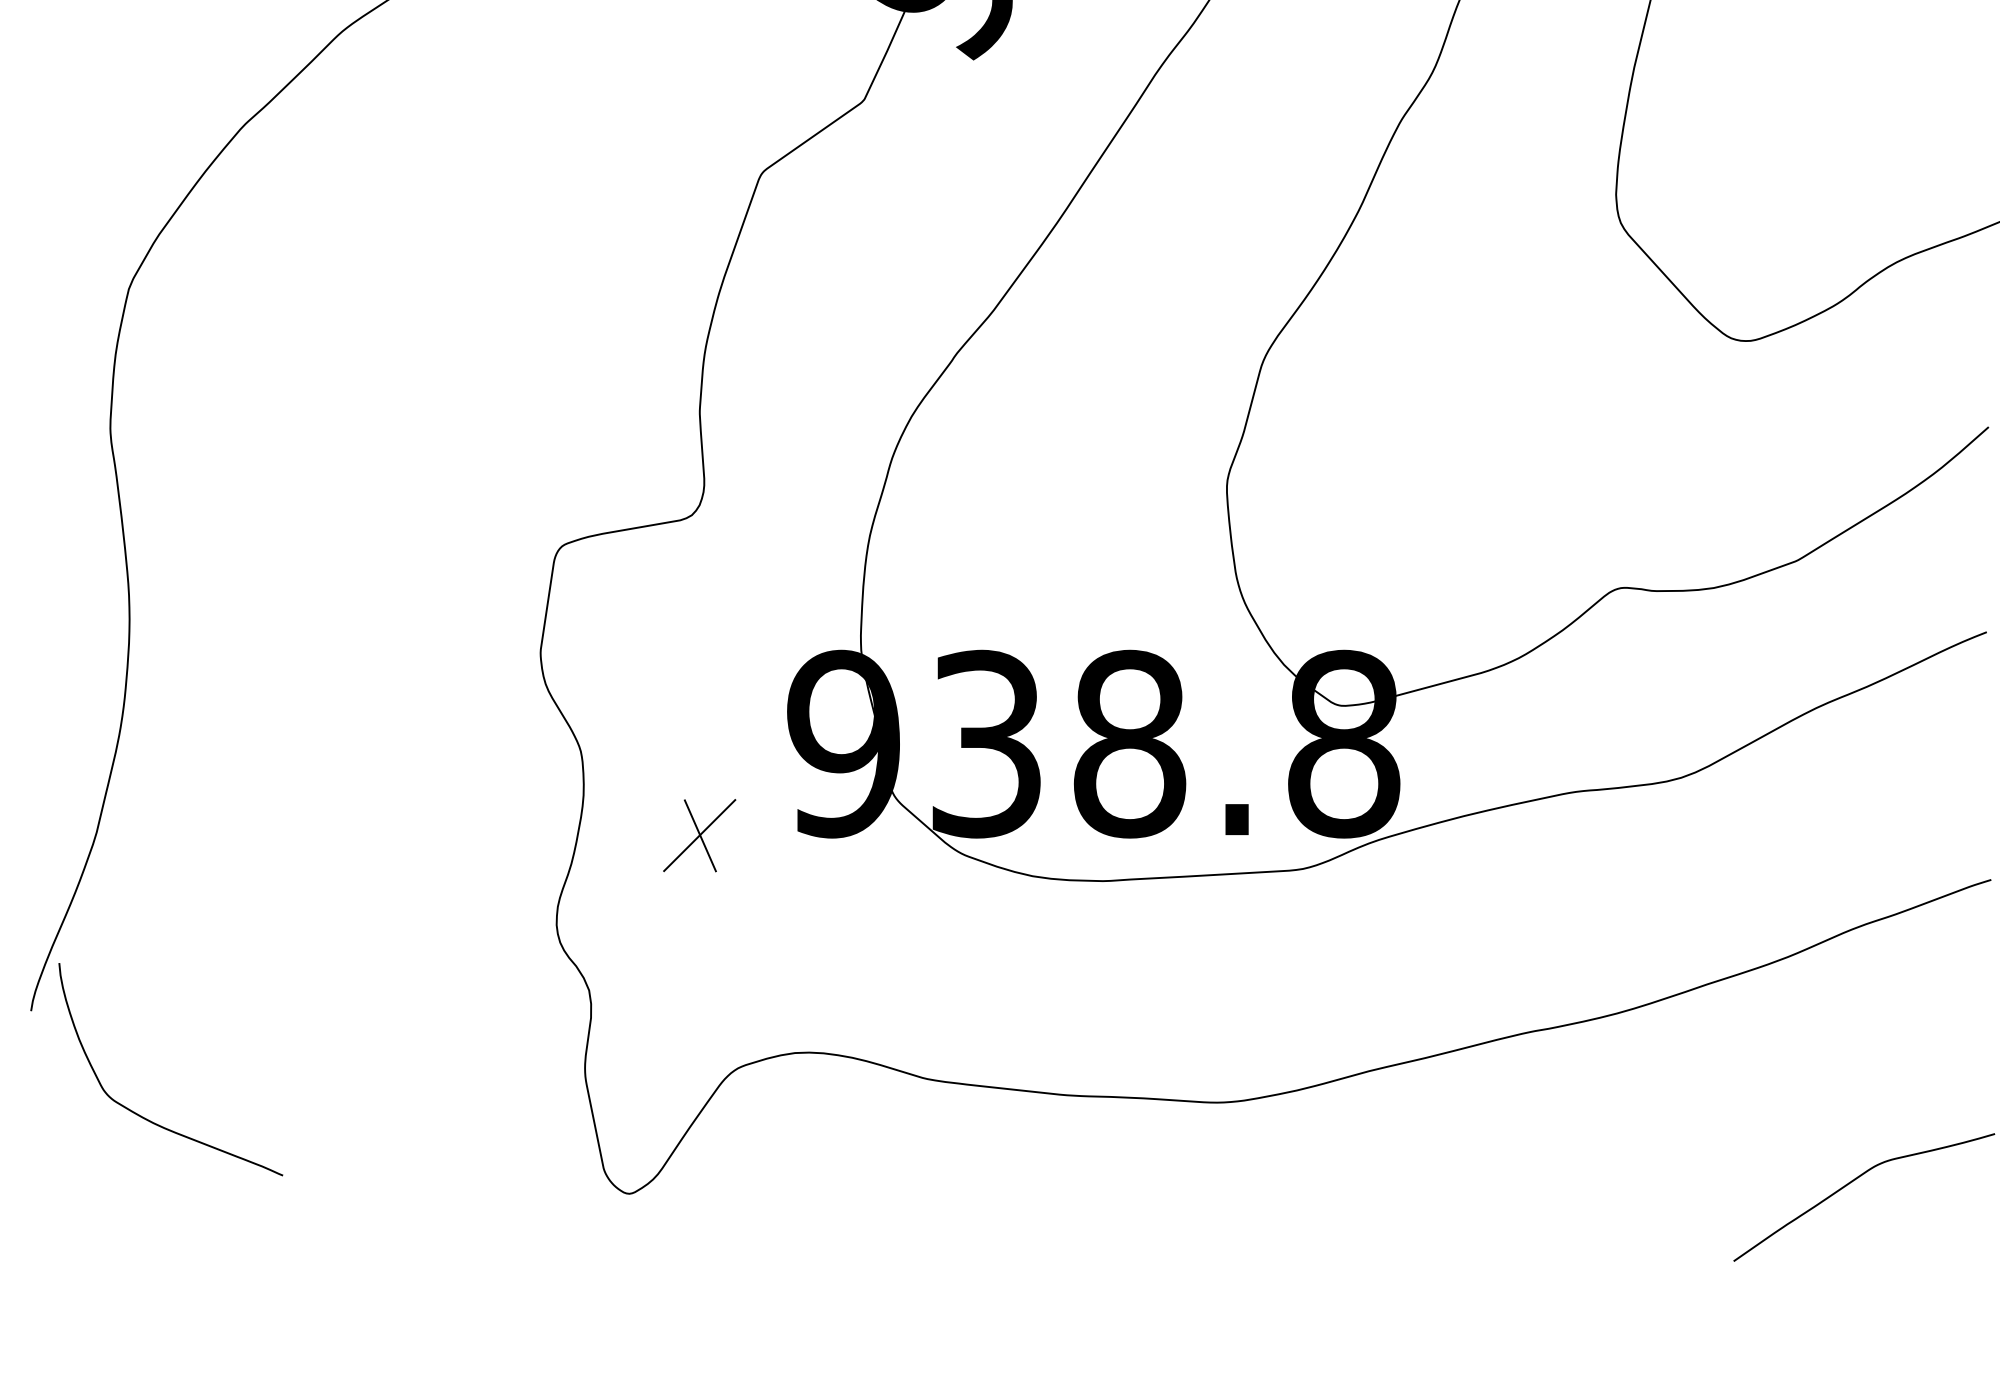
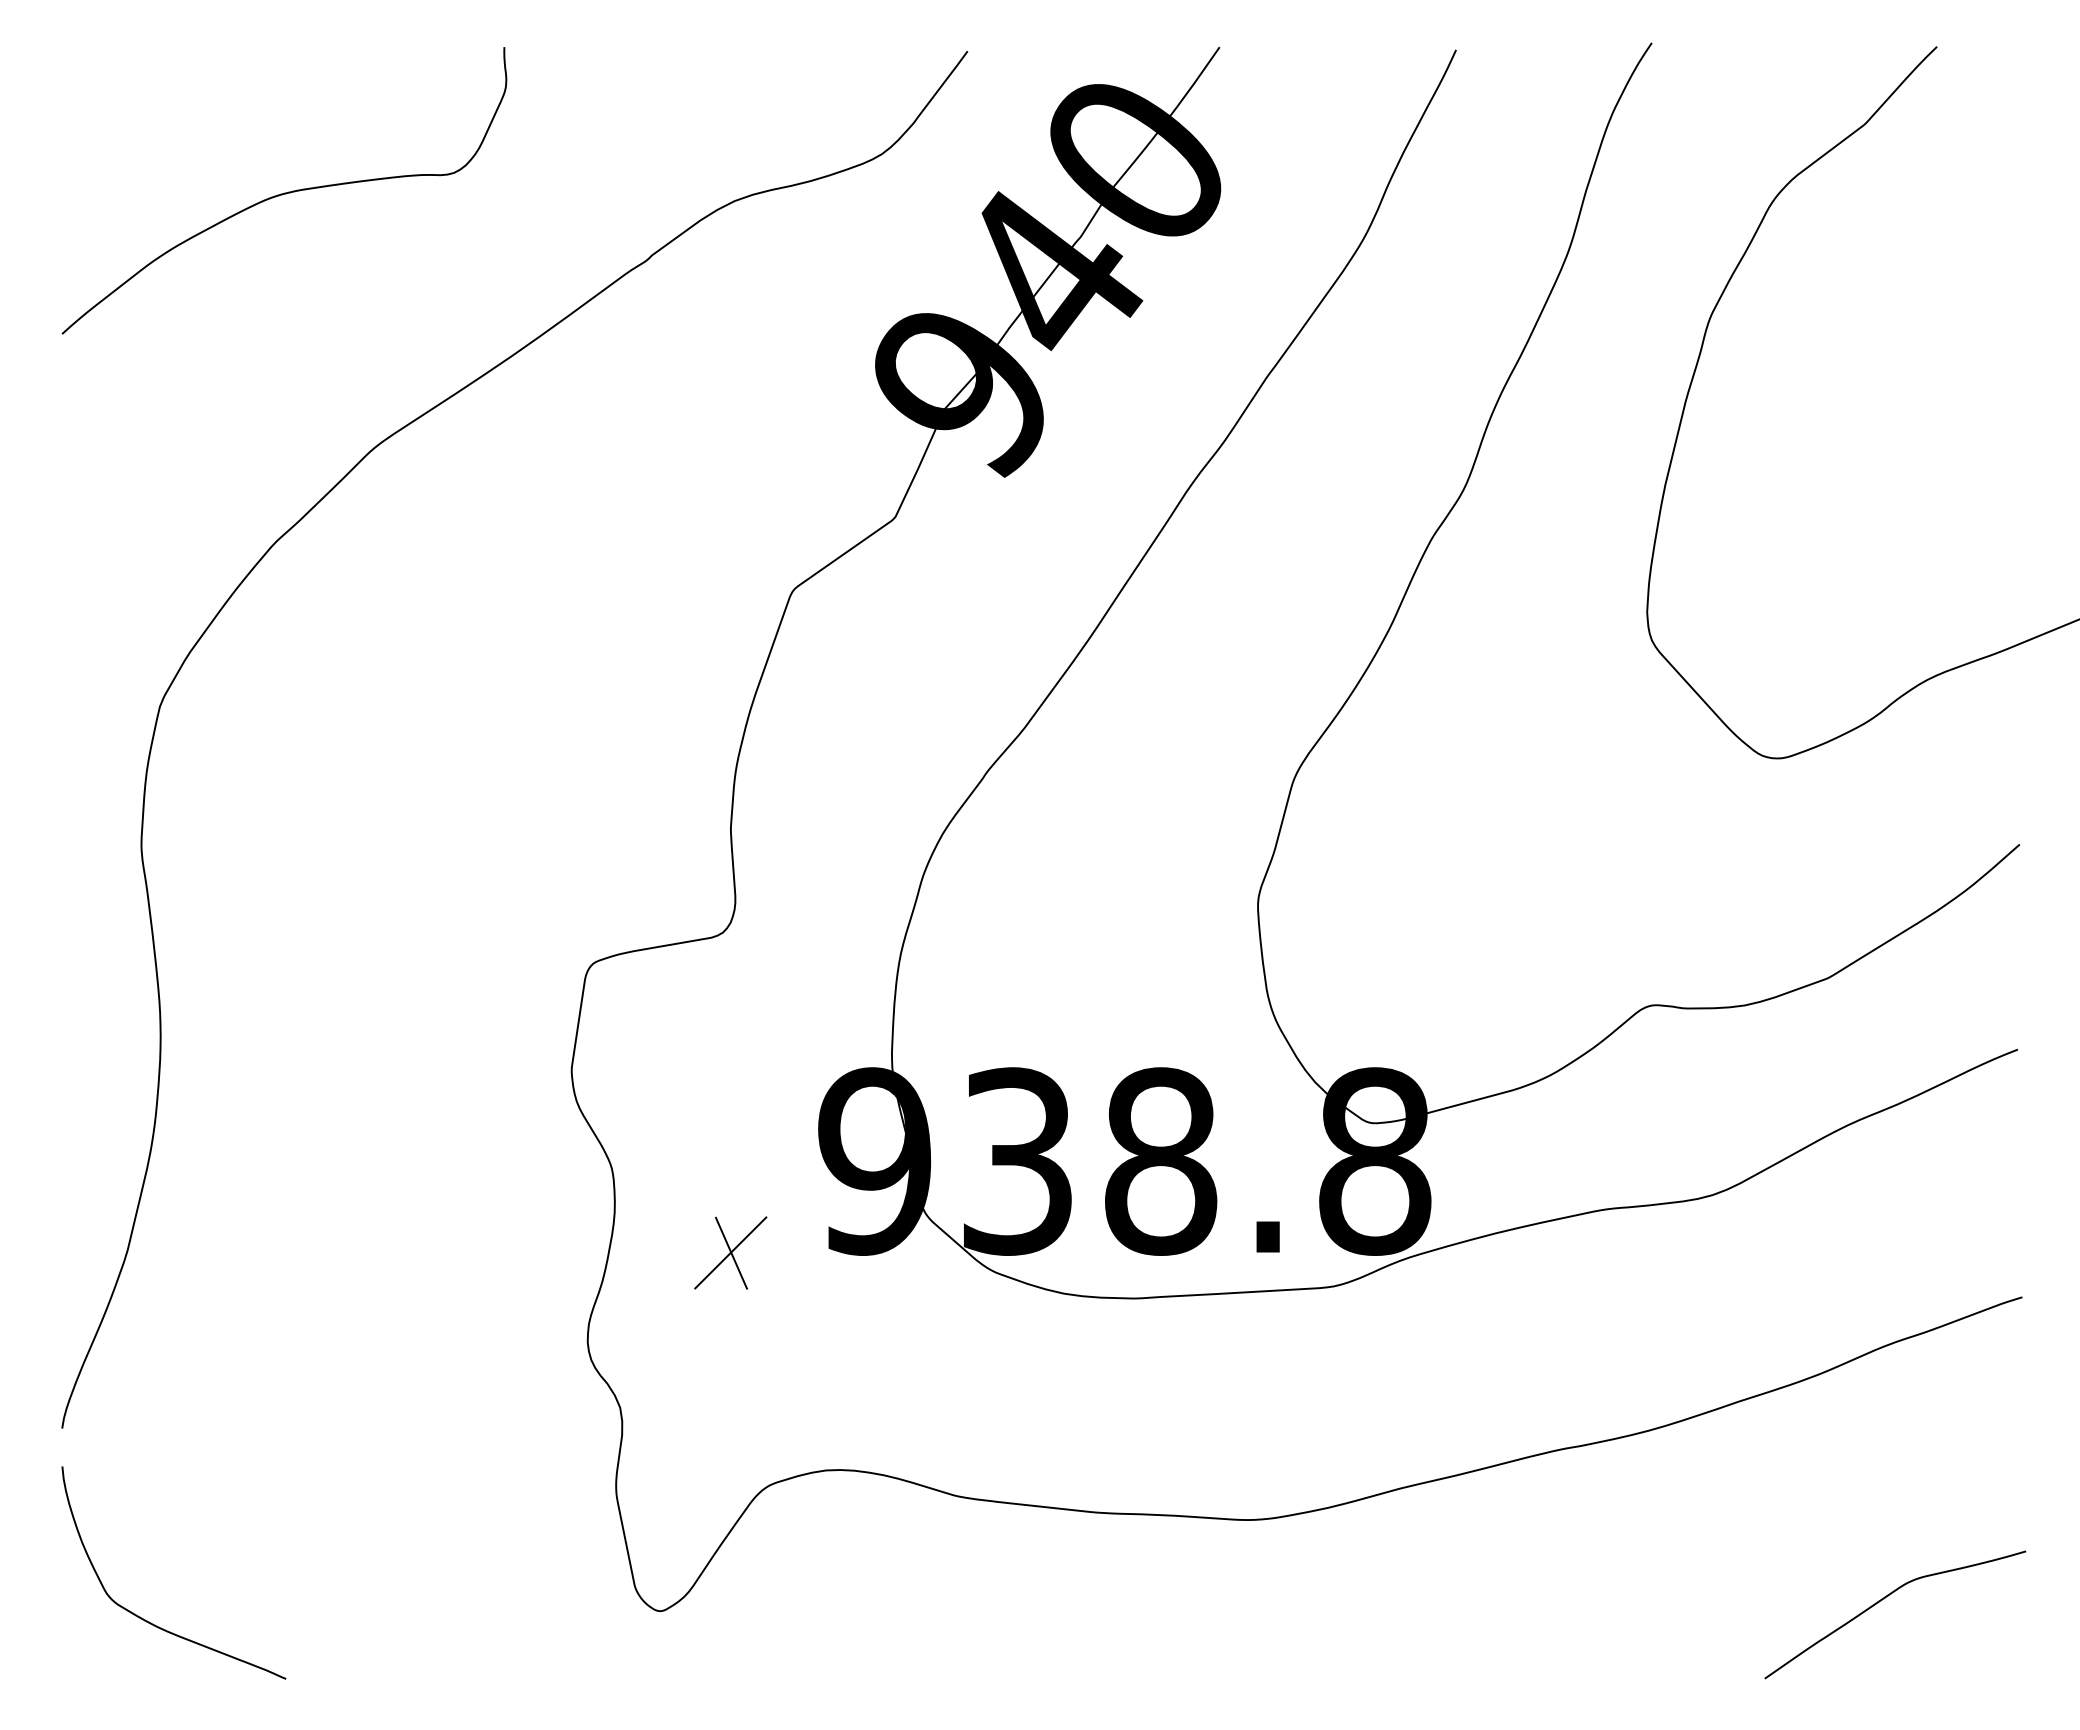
curve: (146, 1118) -> (149, 1621), moved

